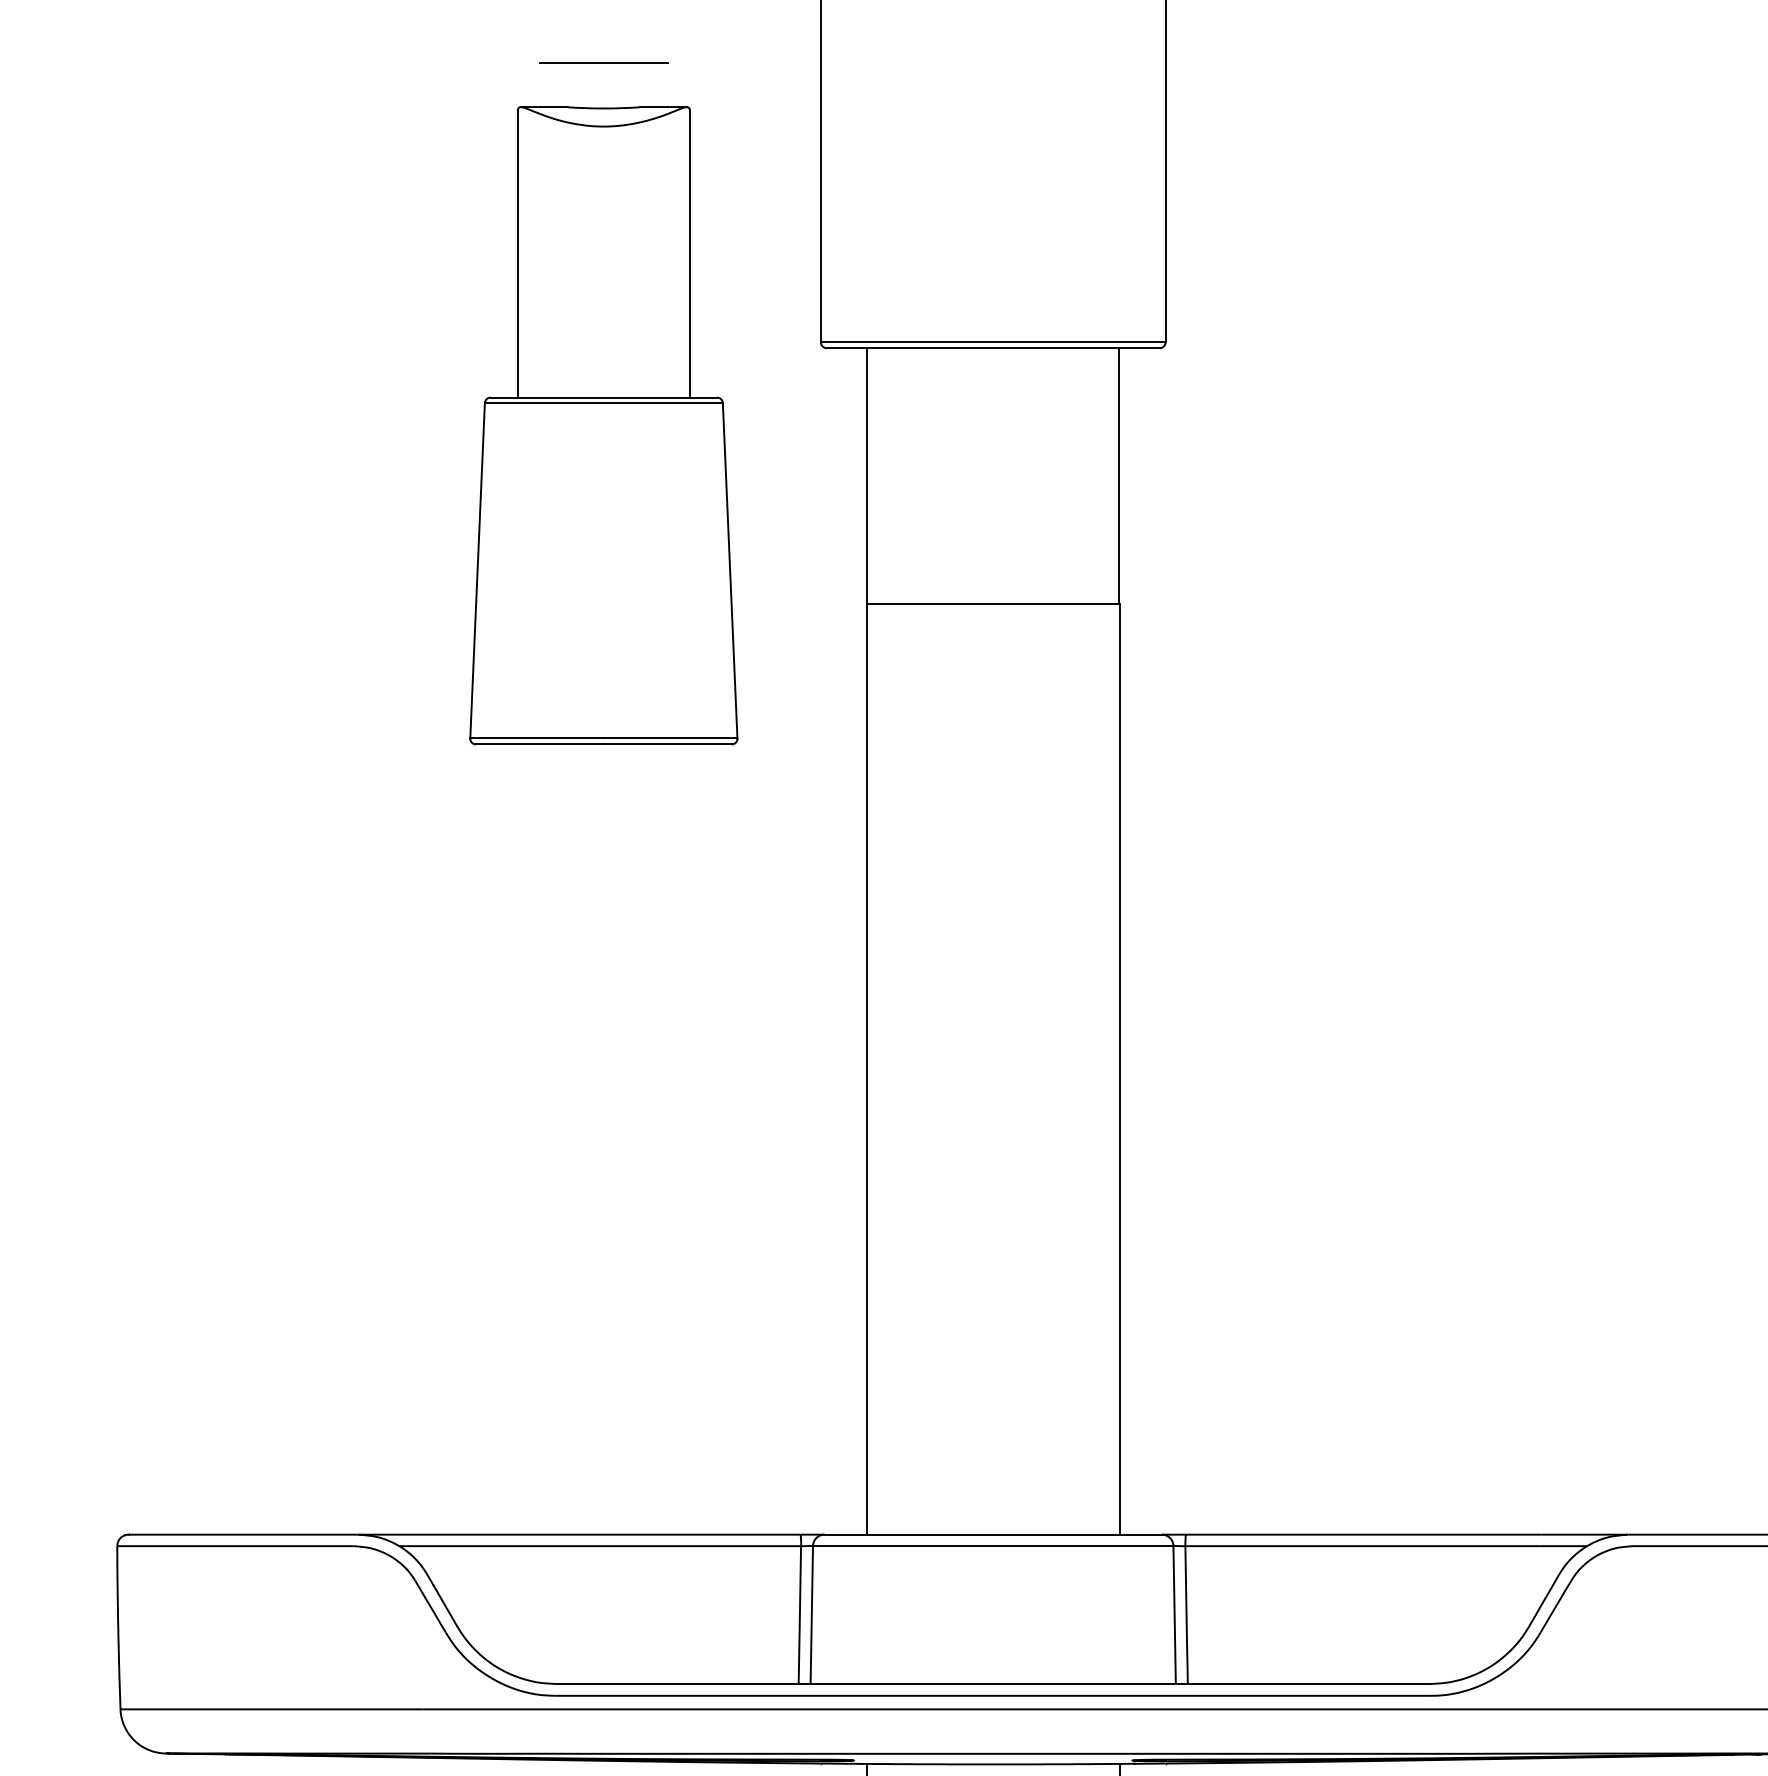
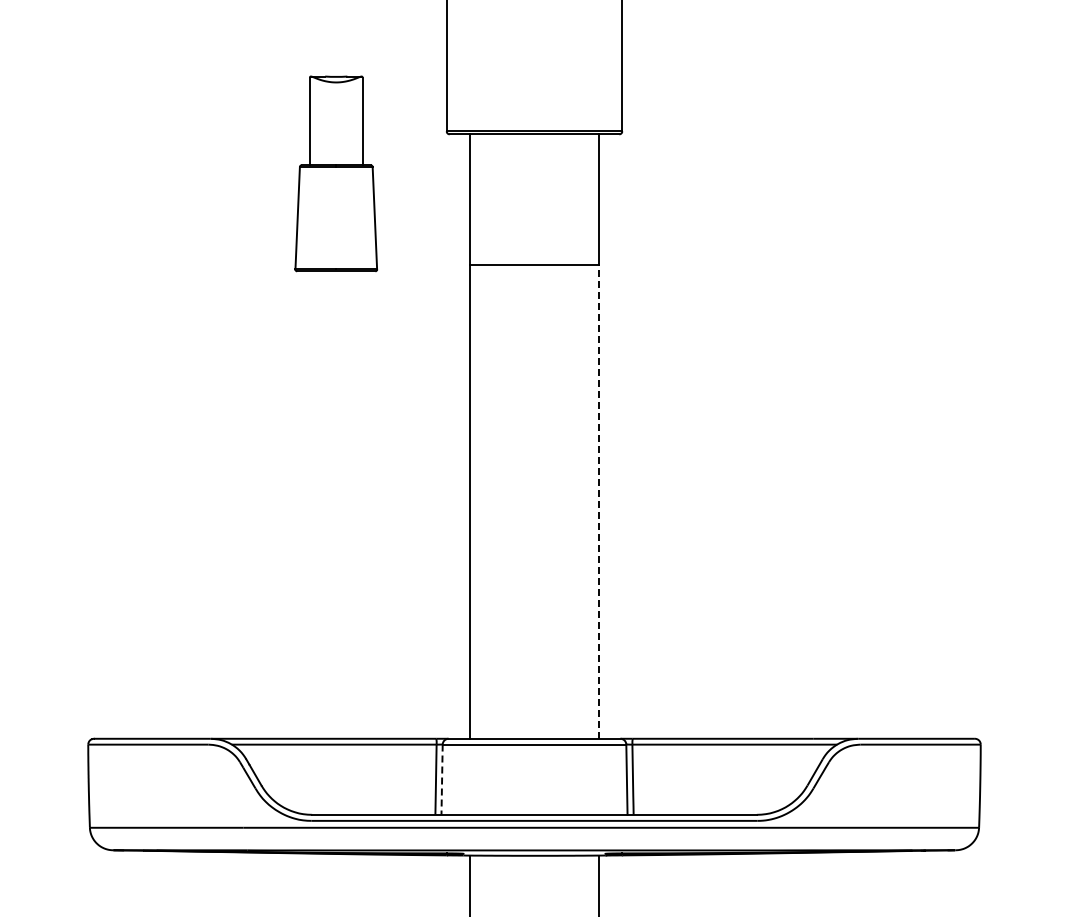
part: (604, 425) -> (336, 173), size x0.6
line: (1118, 1068) -> (598, 501), solid -> dashed
line: (812, 1616) -> (442, 780), solid -> dashed

